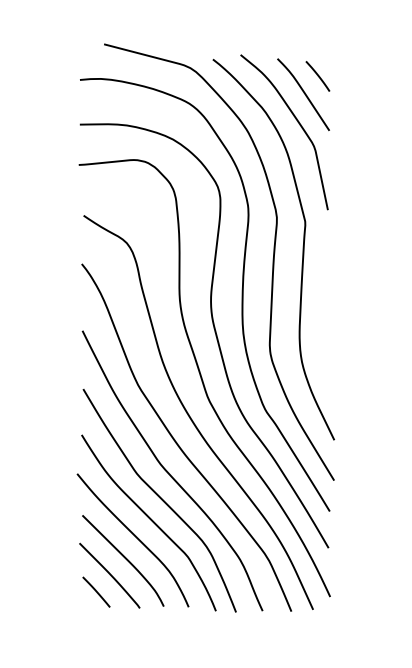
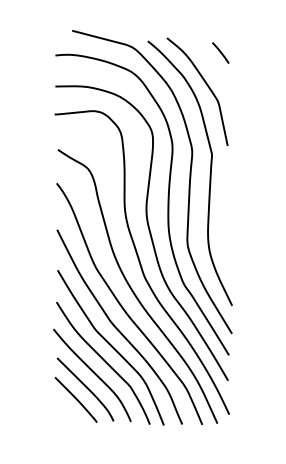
curve: (303, 92) -> (210, 64), removed
line: (95, 592) -> (66, 411), removed

